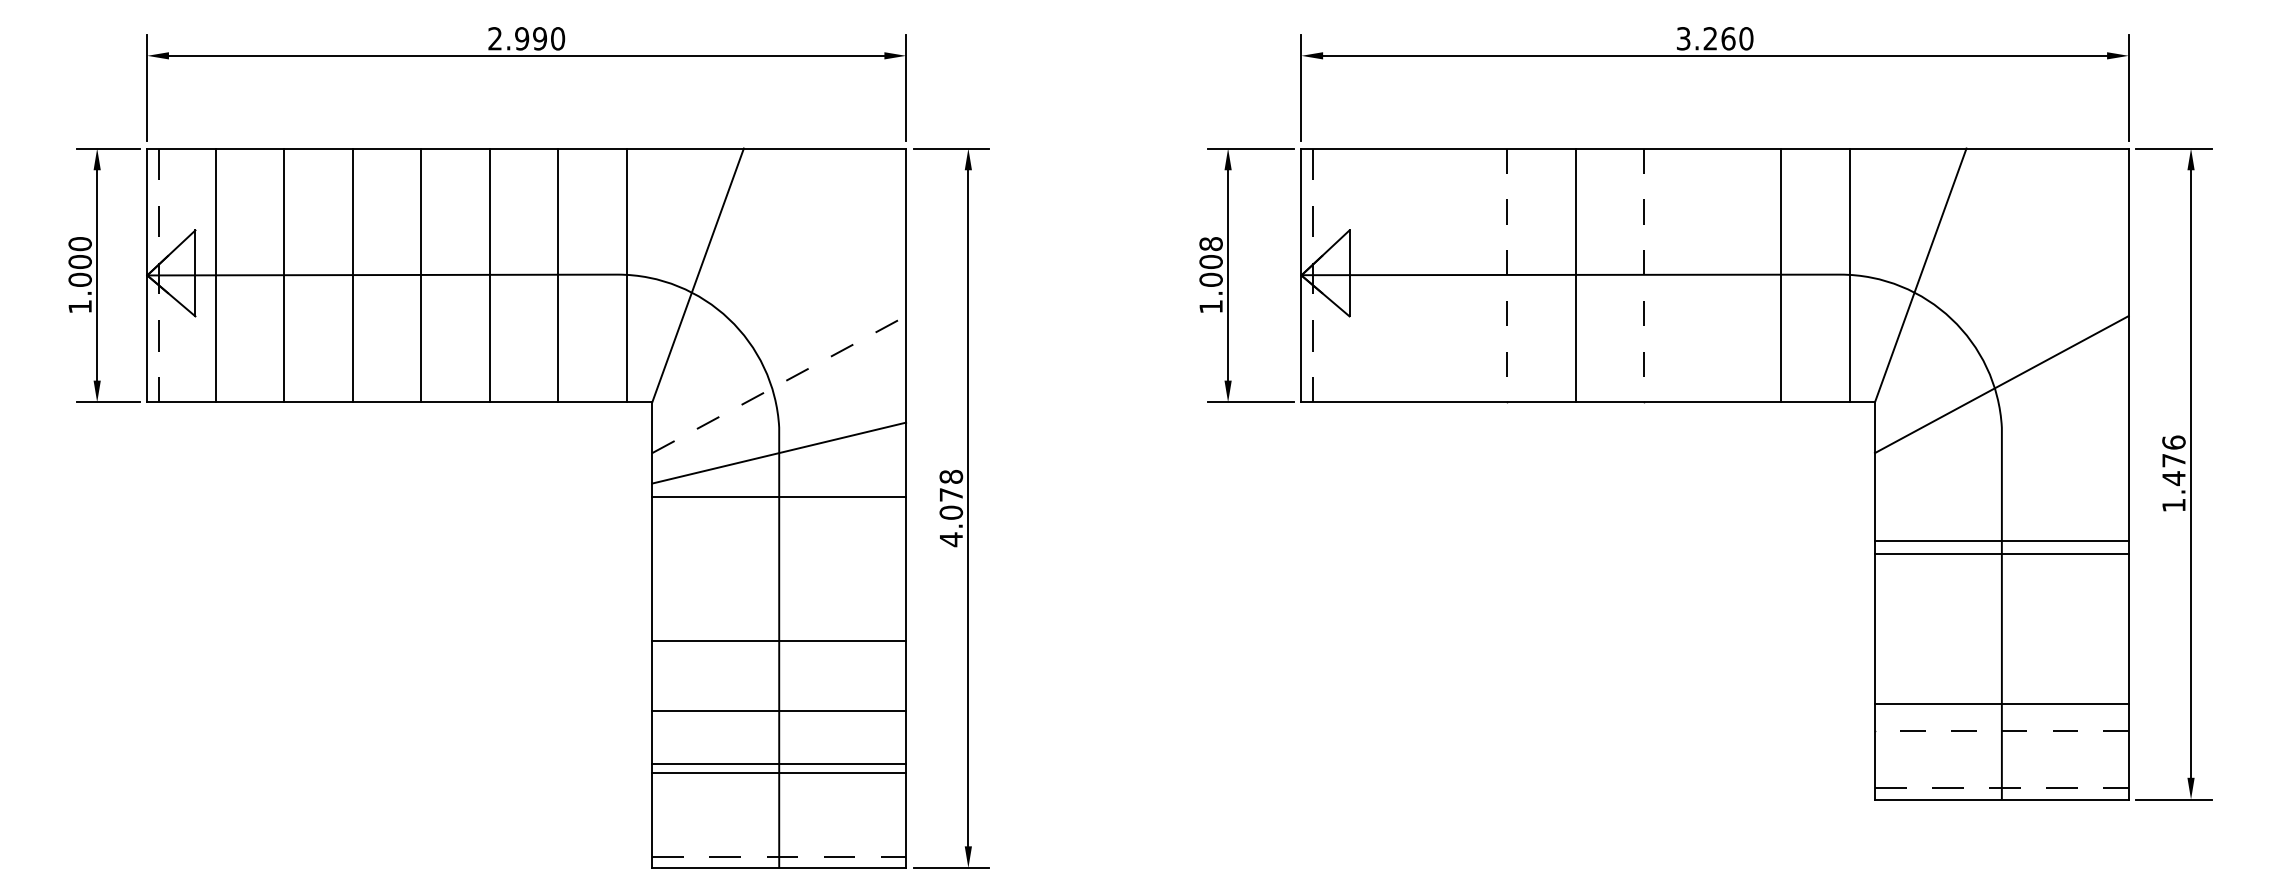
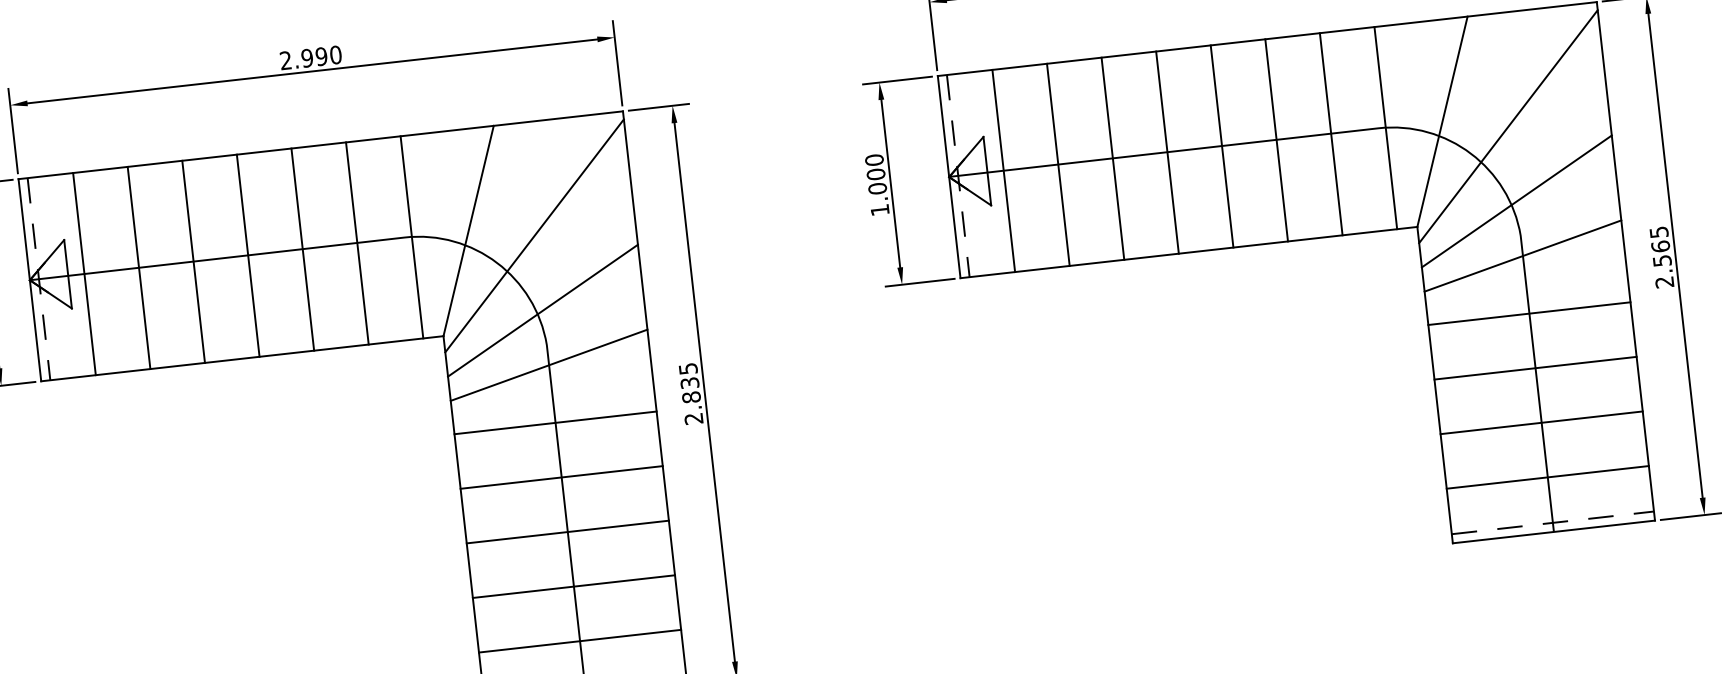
text: (1210, 244) -> (874, 160), 1.008 -> 1.000
line: (1369, 275) -> (1003, 171), added
line: (1438, 275) -> (1058, 164), added
line: (1506, 275) -> (1112, 158), dashed -> solid
line: (1644, 275) -> (1222, 146), dashed -> solid
line: (1712, 275) -> (1276, 140), added
line: (779, 290) -> (534, 235), added
line: (2001, 290) -> (1508, 126), added
line: (779, 384) -> (543, 310), dashed -> solid
line: (2001, 452) -> (1522, 255), added
text: (2173, 473) -> (1661, 256), 1.476 -> 2.565
line: (779, 497) -> (555, 422), moved
text: (951, 508) -> (691, 394), 4.078 -> 2.835
line: (2001, 540) -> (1535, 367), moved
line: (2001, 554) -> (1529, 313), moved
line: (779, 640) -> (561, 477), moved
line: (2001, 704) -> (1541, 422), moved
line: (779, 711) -> (568, 532), moved
line: (2001, 731) -> (1547, 477), dashed -> solid
line: (779, 764) -> (574, 586), moved
line: (779, 772) -> (580, 641), moved

